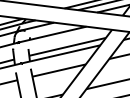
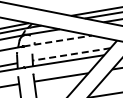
line: (52, 34) -> (57, 40), solid -> dashed
line: (67, 46) -> (71, 54), solid -> dashed

